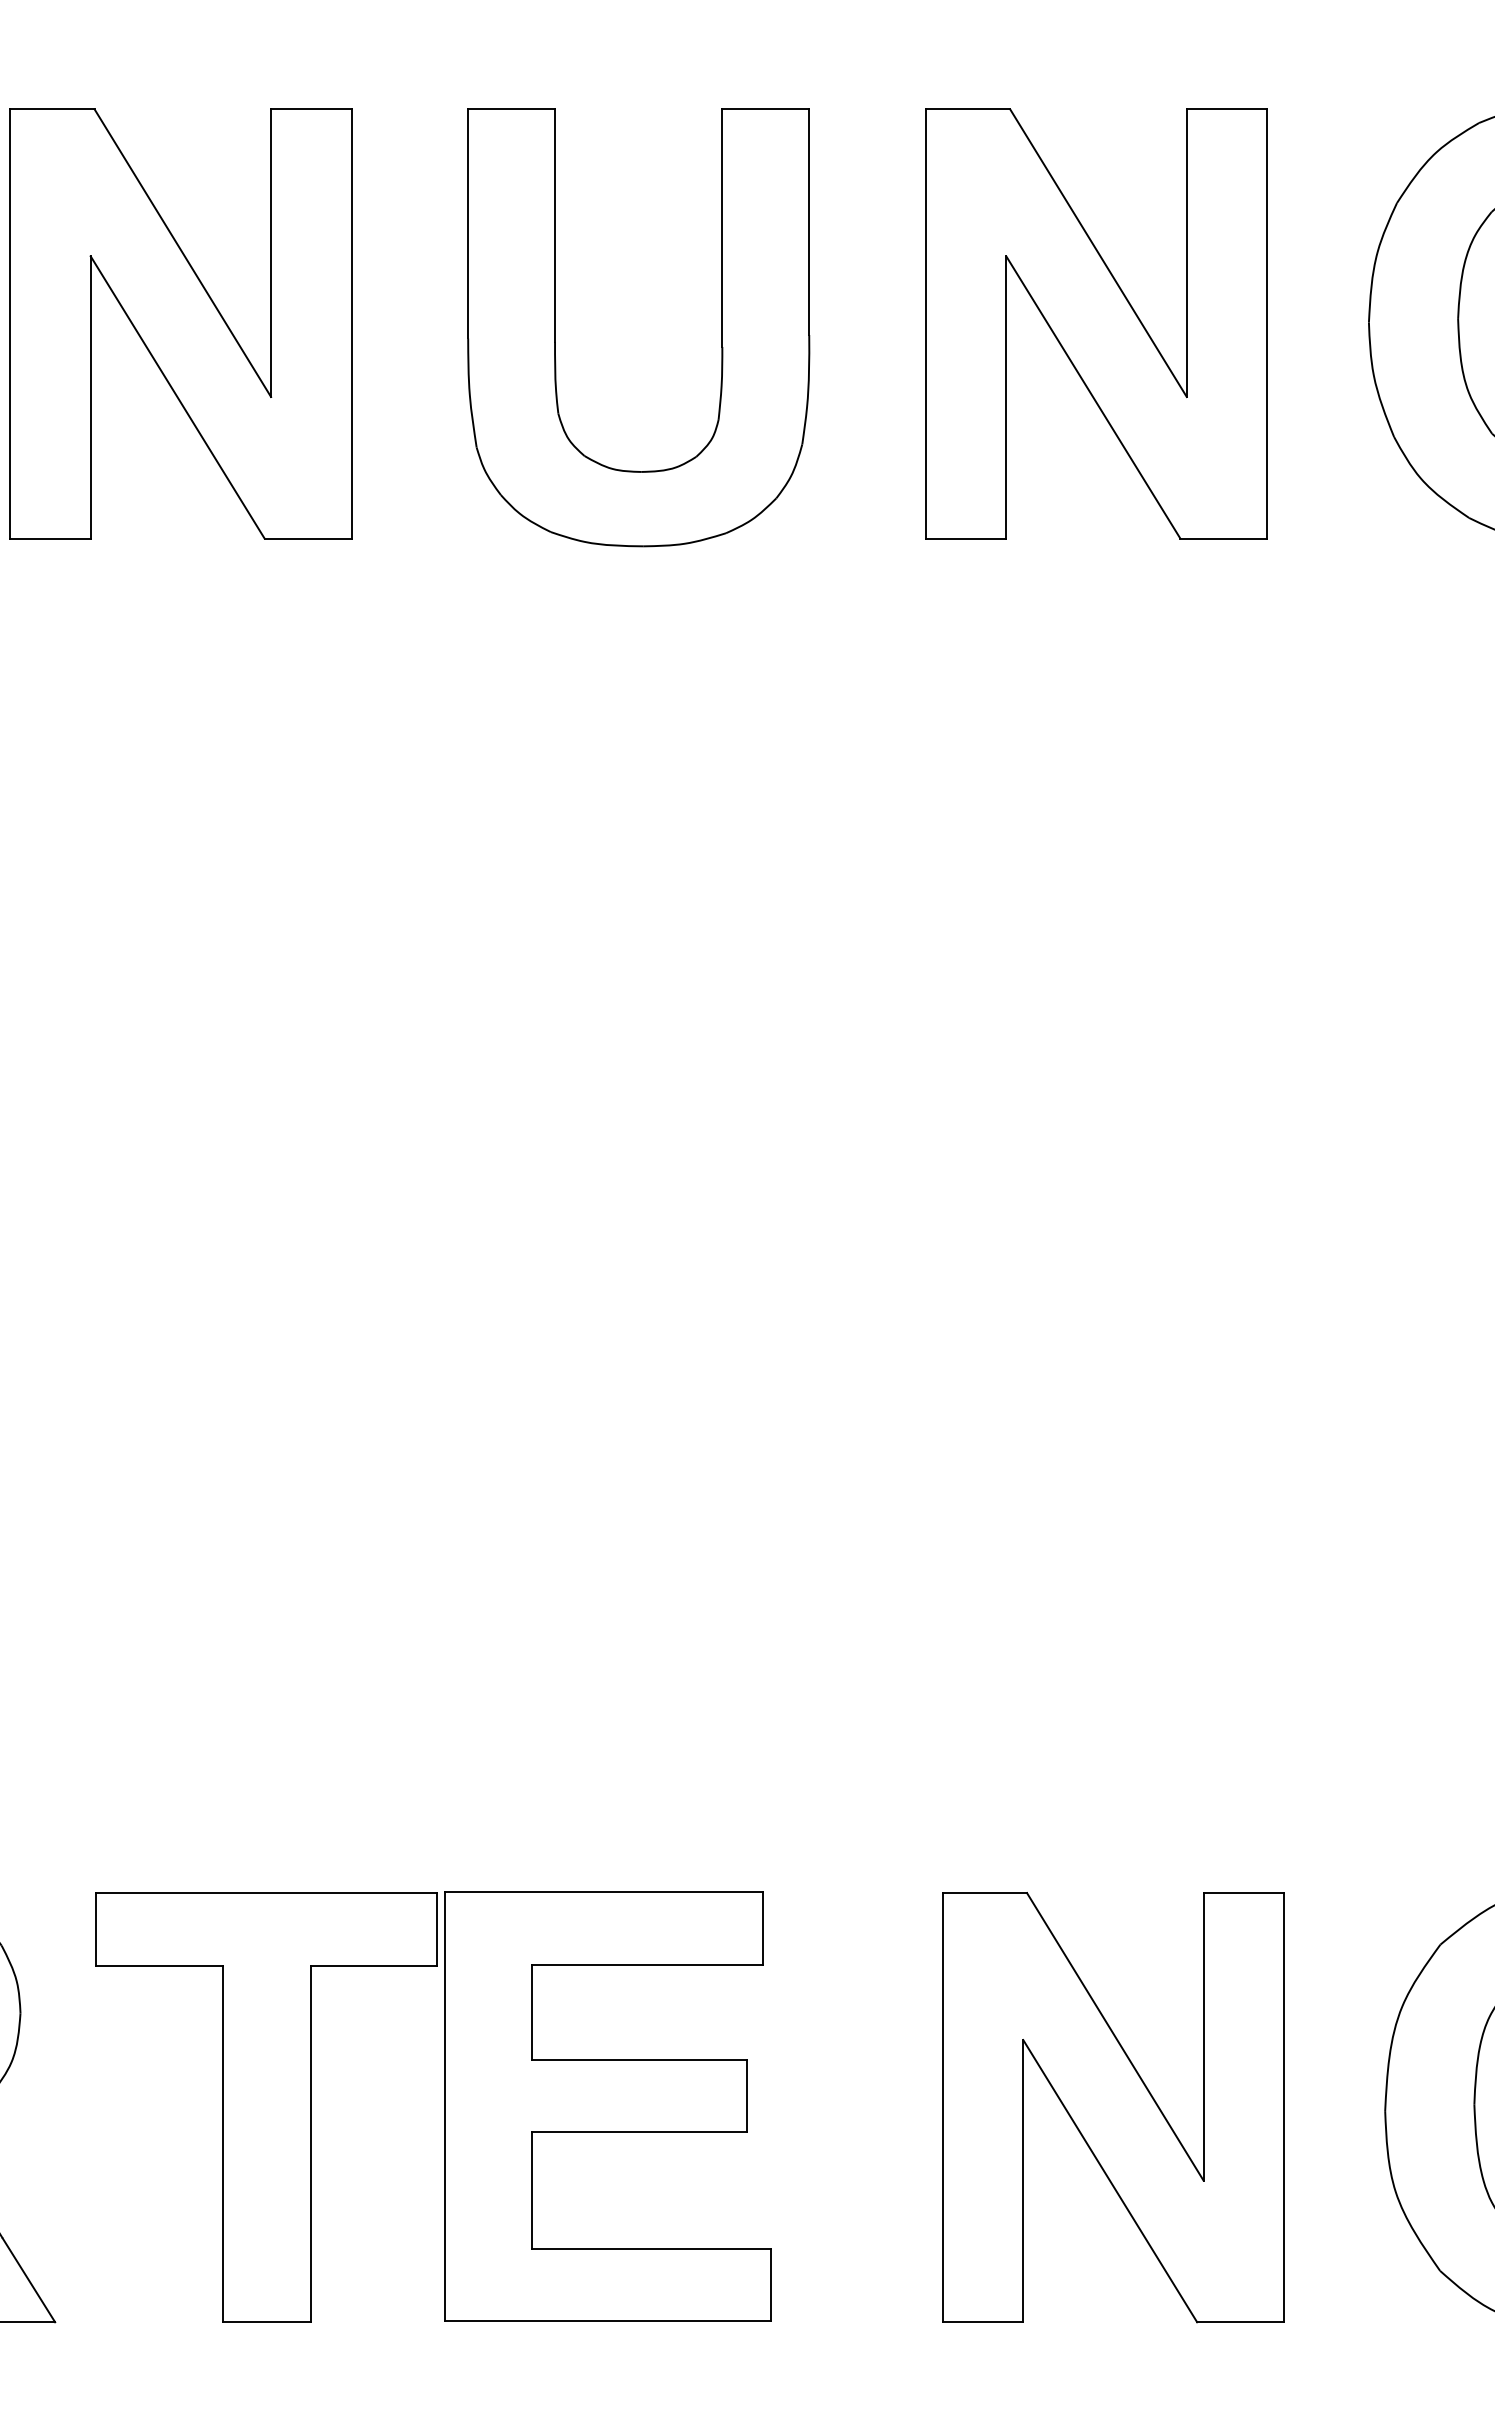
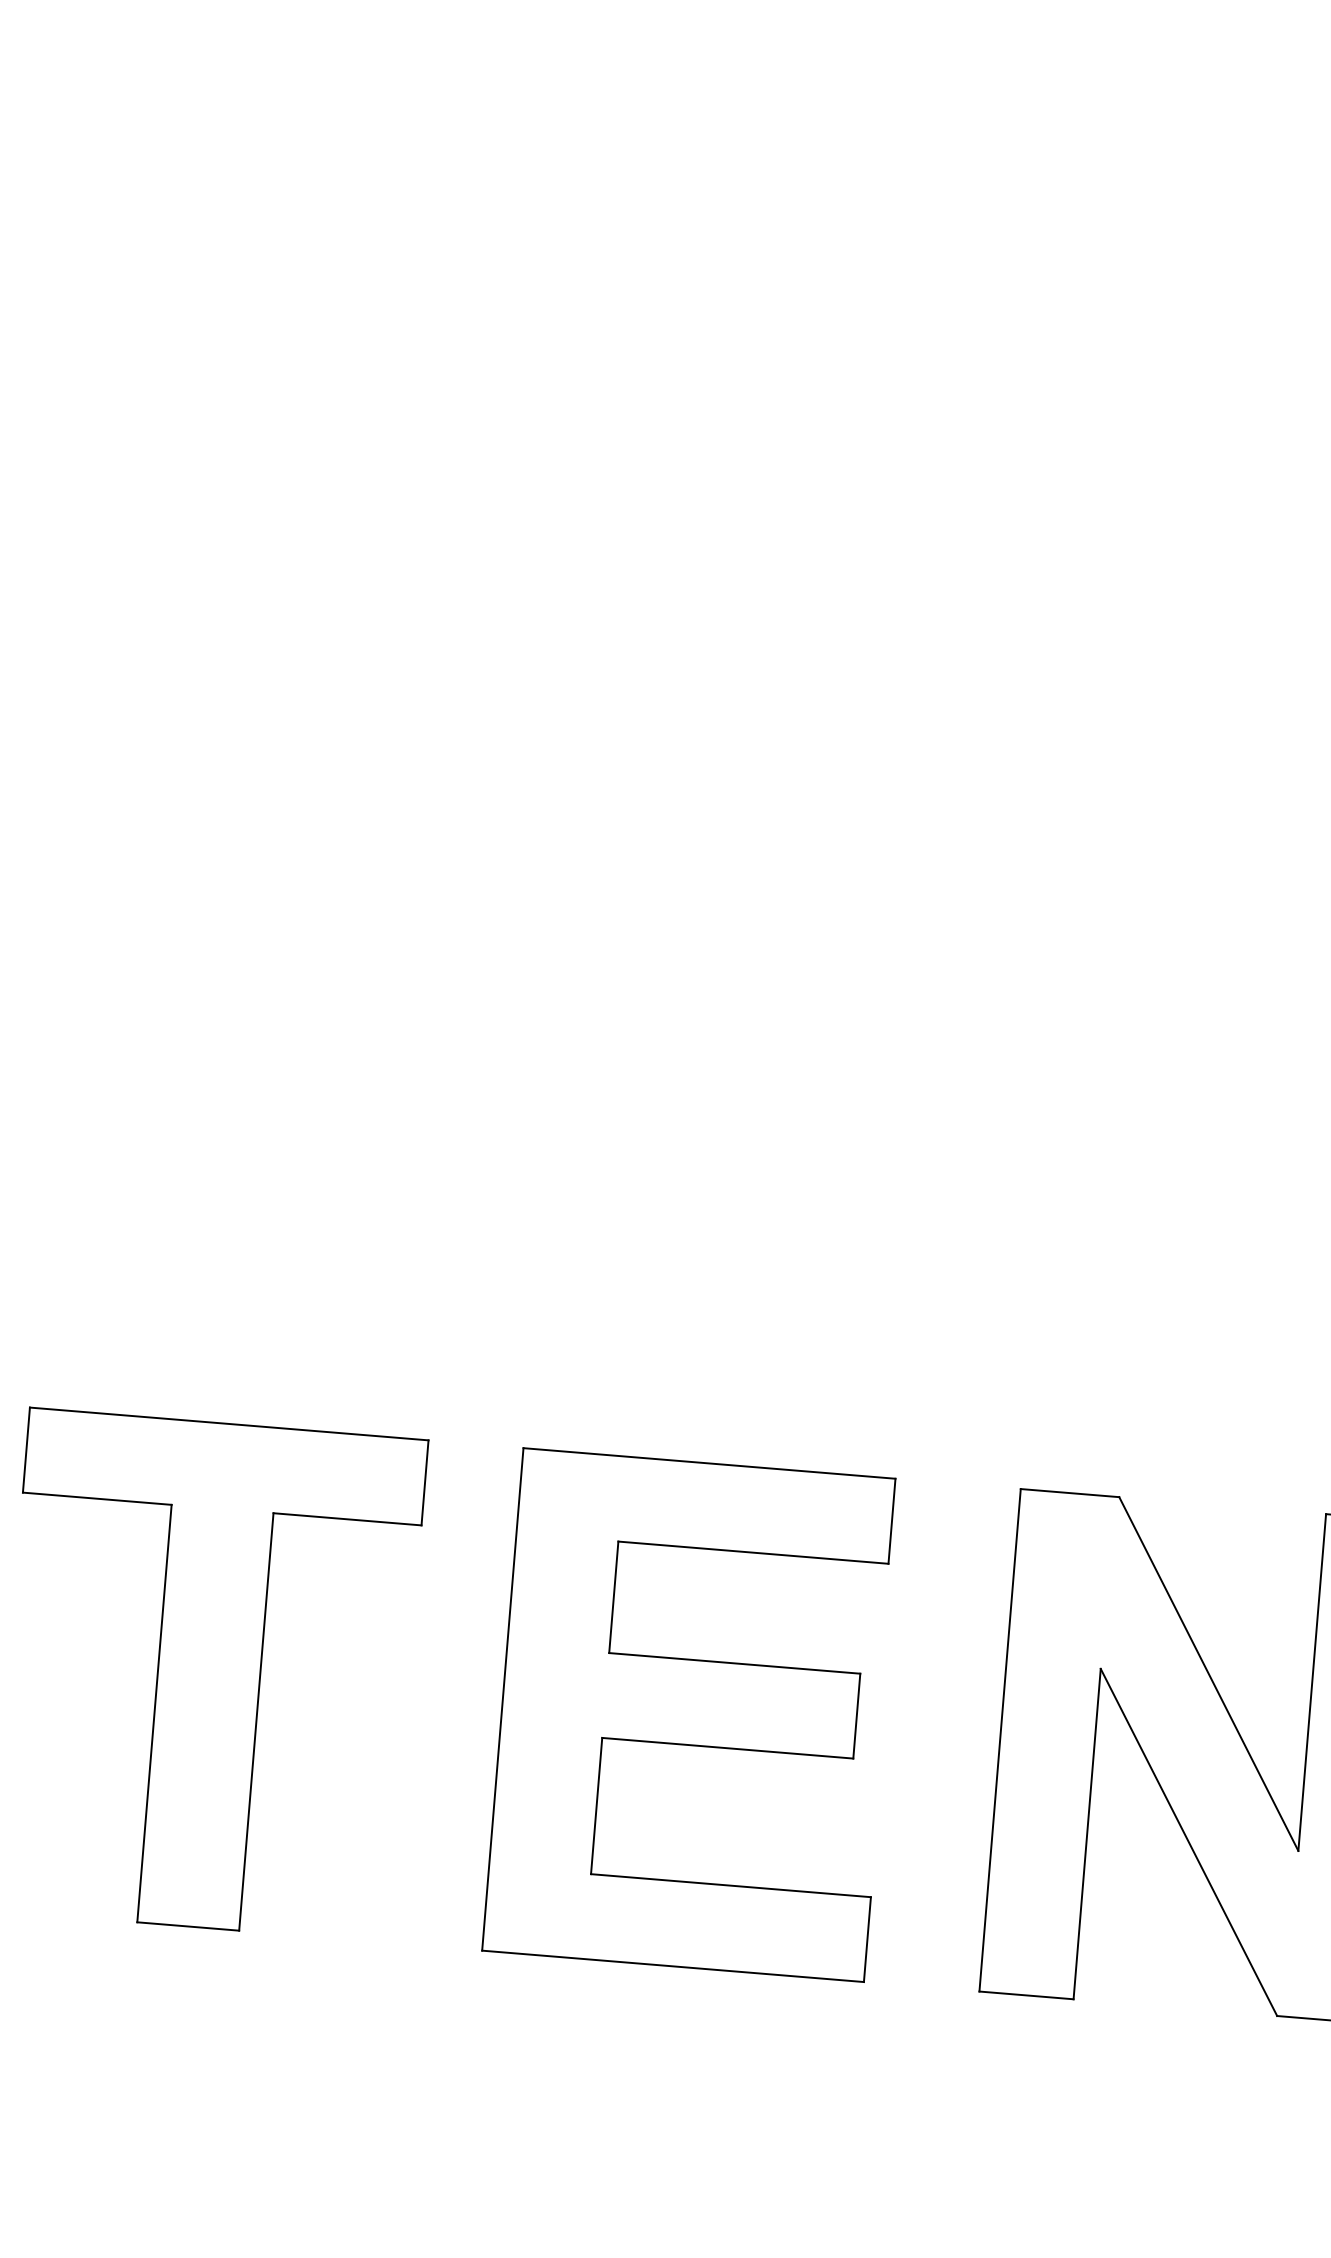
part: (607, 2106) -> (692, 1714), moved

